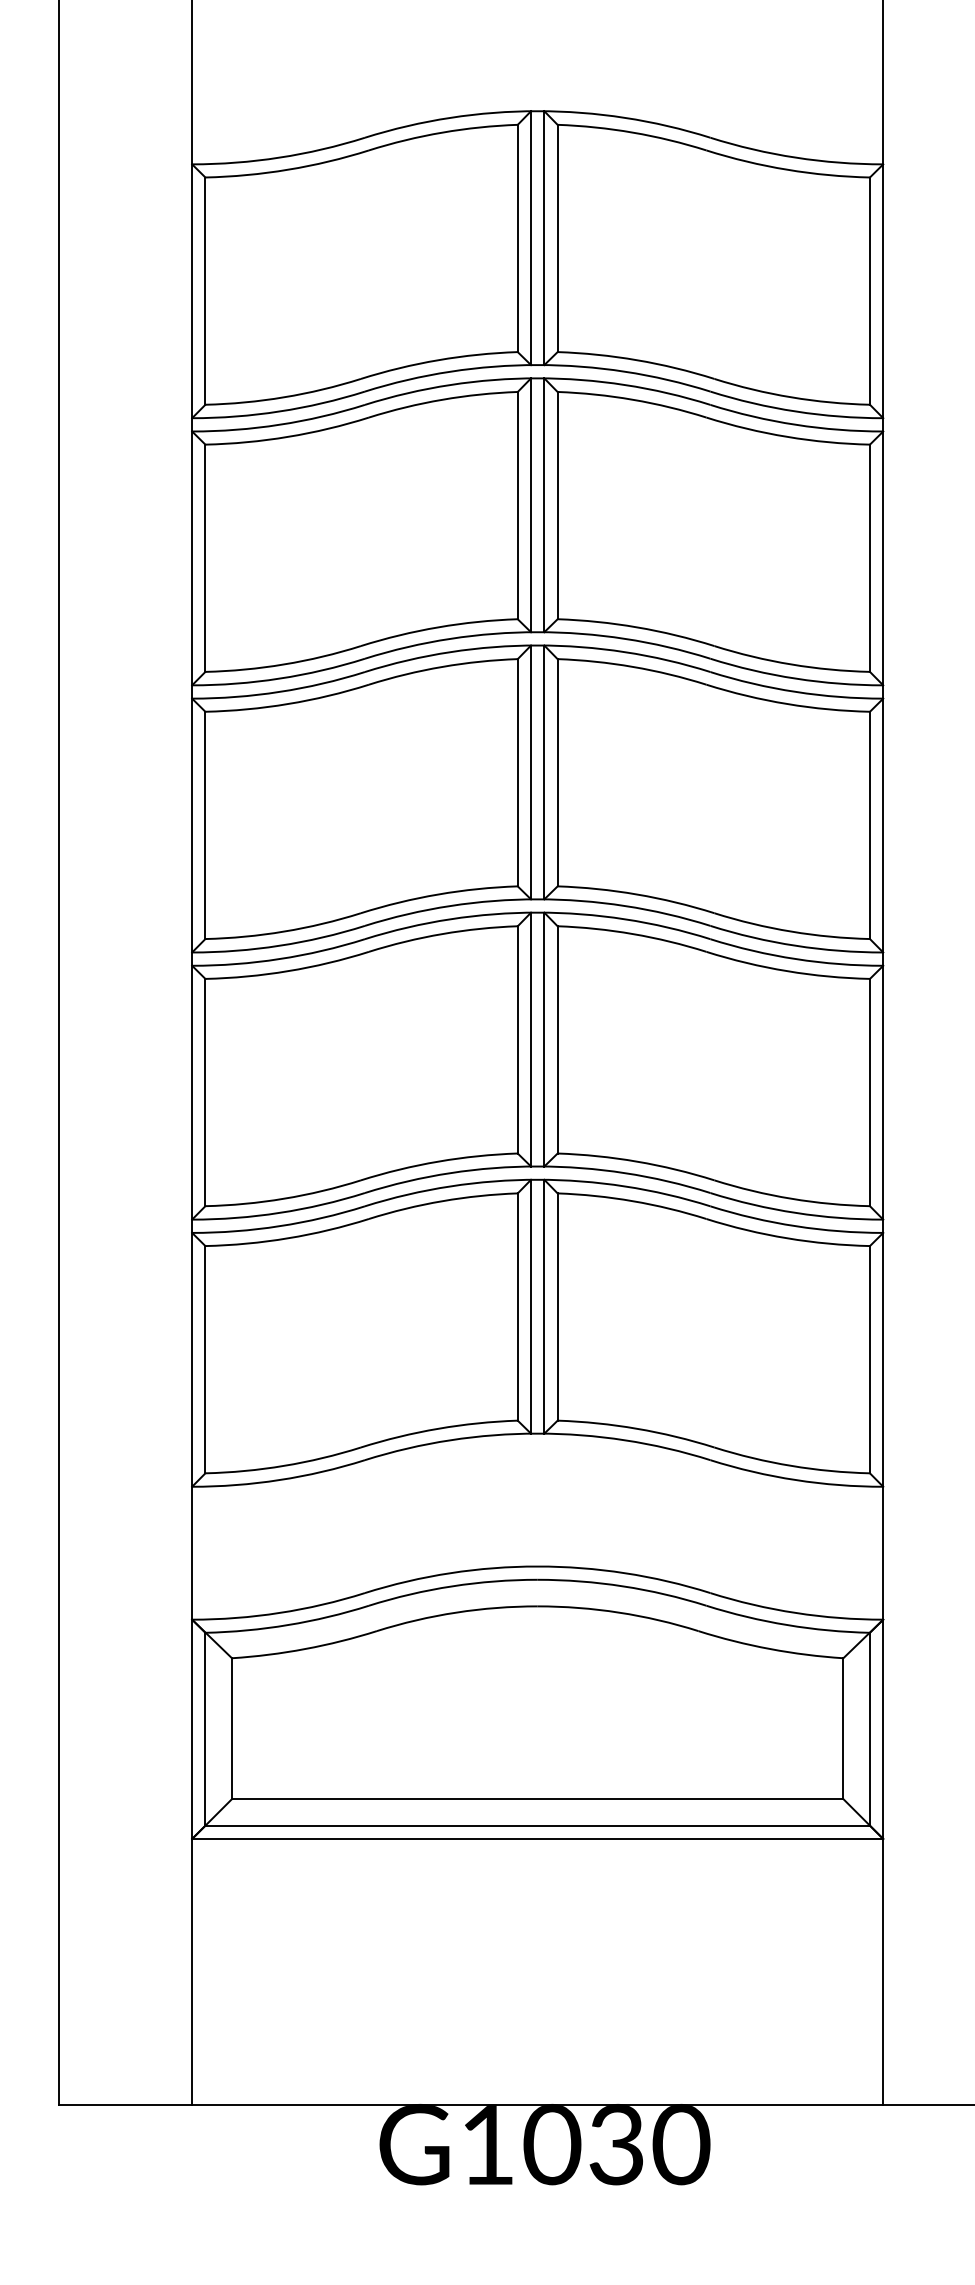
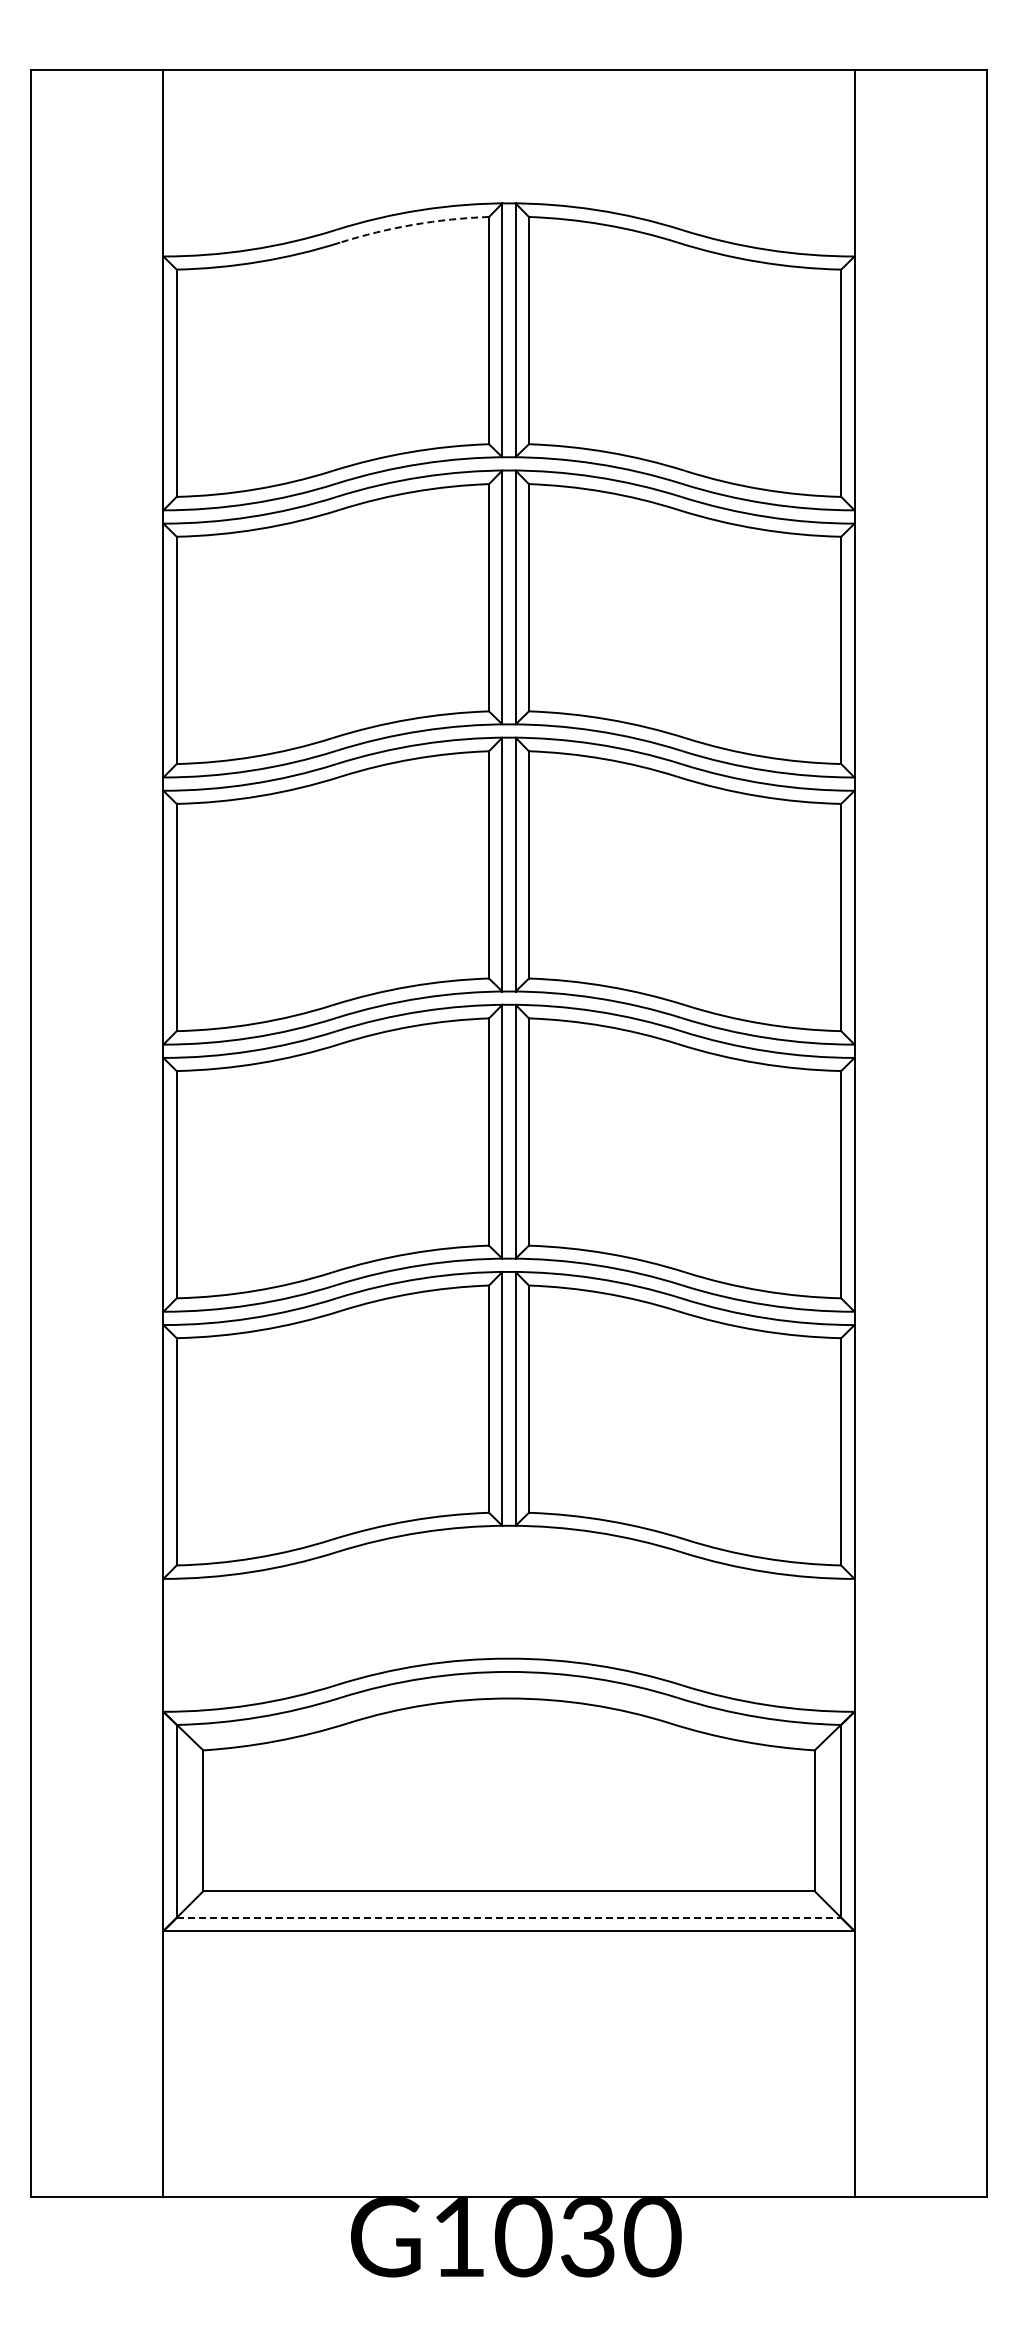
arc: (442, 132) -> (413, 224), solid -> dashed
line: (538, 1825) -> (509, 1917), solid -> dashed

